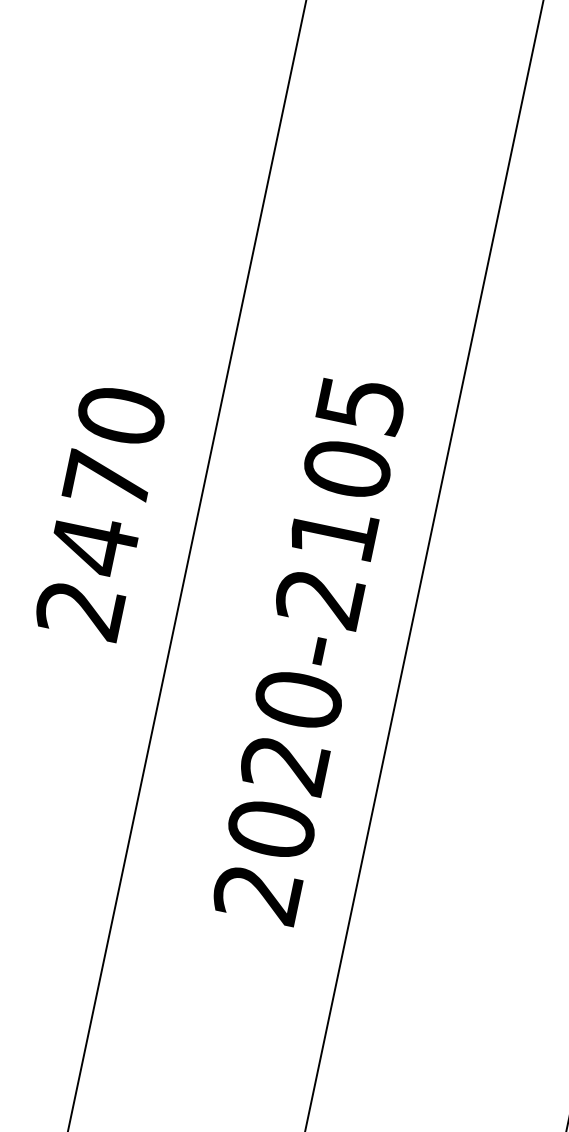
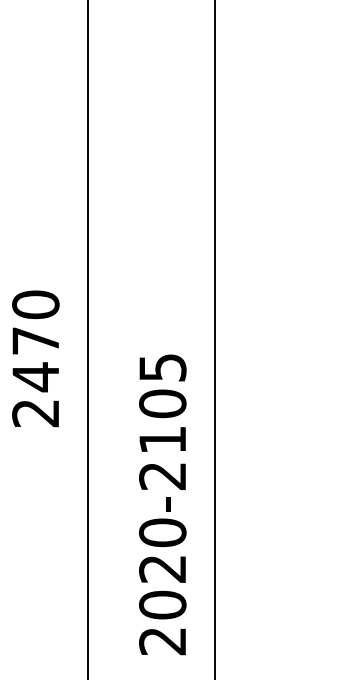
text: (100, 511) -> (35, 358), moved
text: (308, 649) -> (162, 504), moved

